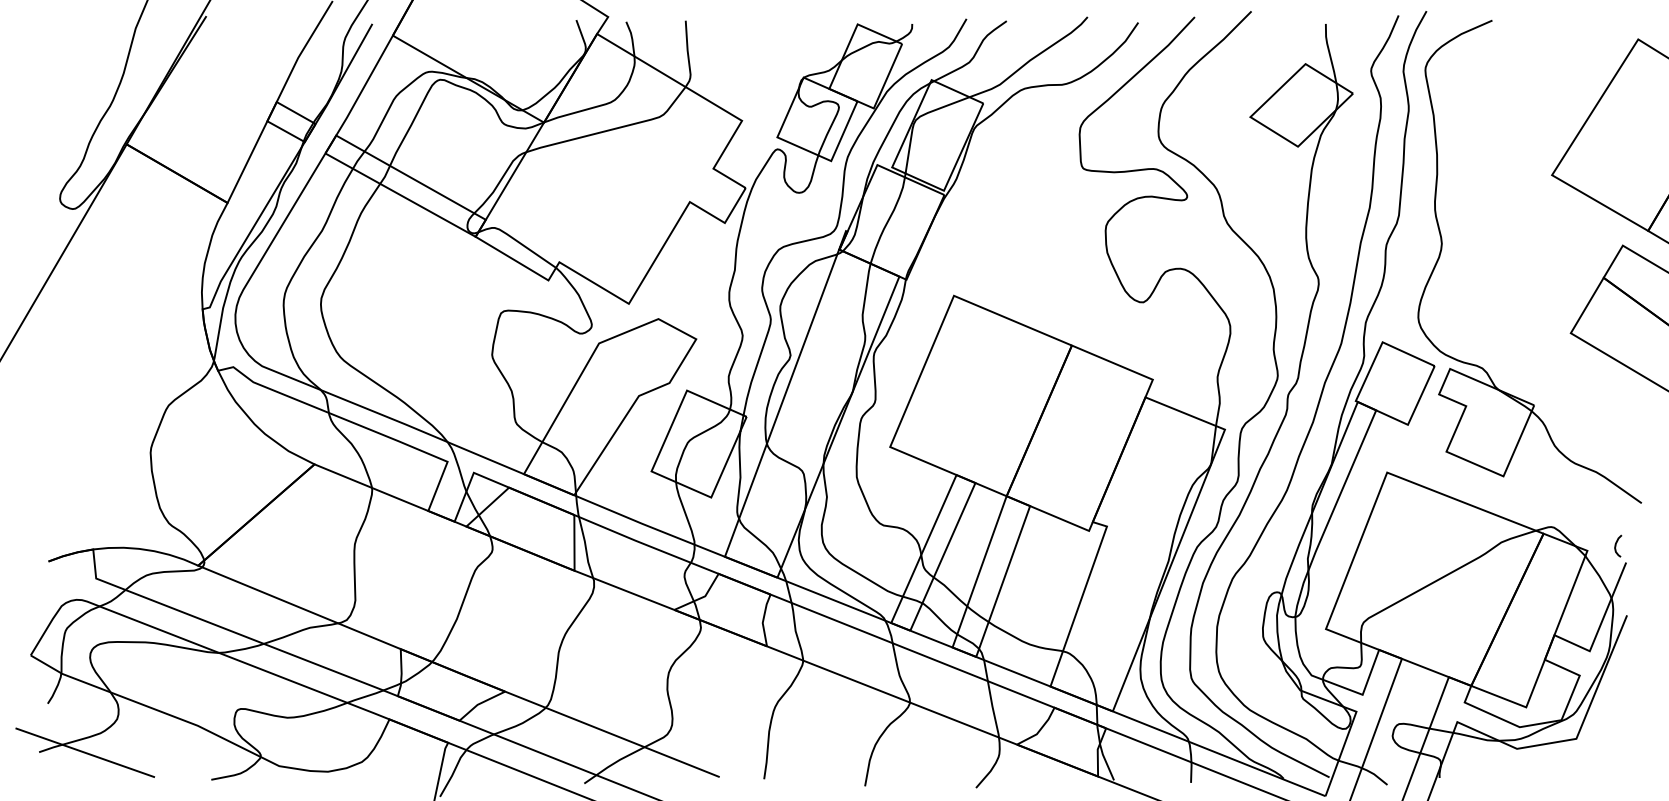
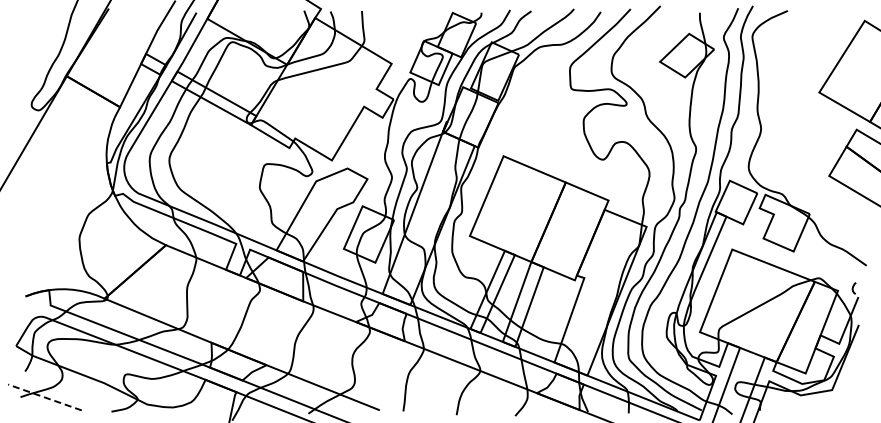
line: (84, 752) -> (44, 397), solid -> dashed

